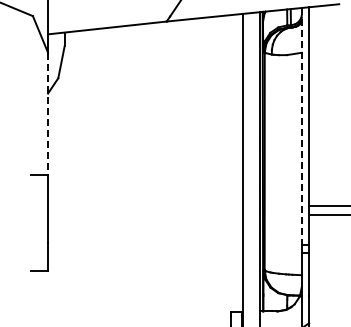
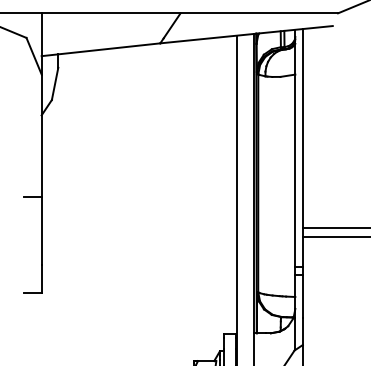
line: (47, 114) -> (41, 136), dashed -> solid
line: (301, 126) -> (295, 148), dashed -> solid

